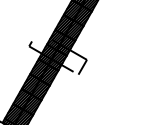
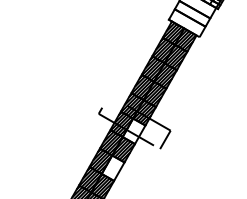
hatch: (57, 60) -> (134, 131), removed
hatch: (41, 90) -> (113, 168), removed

